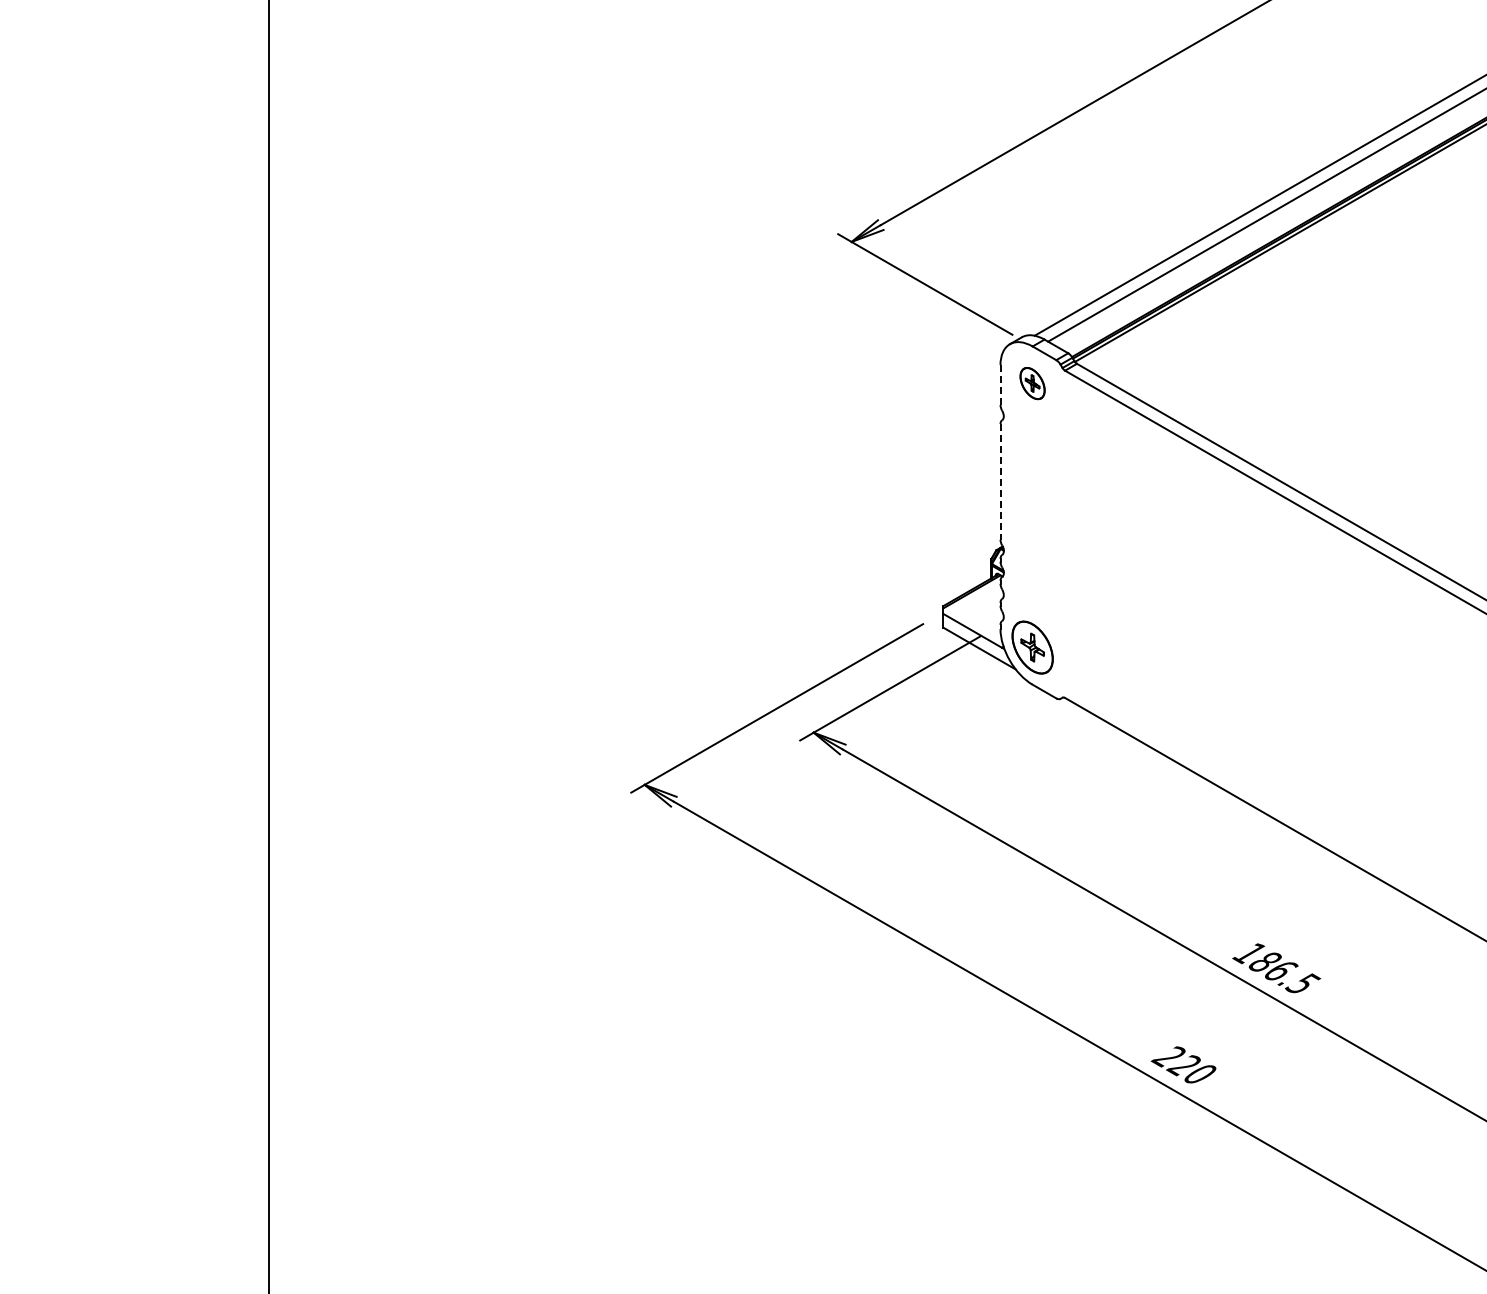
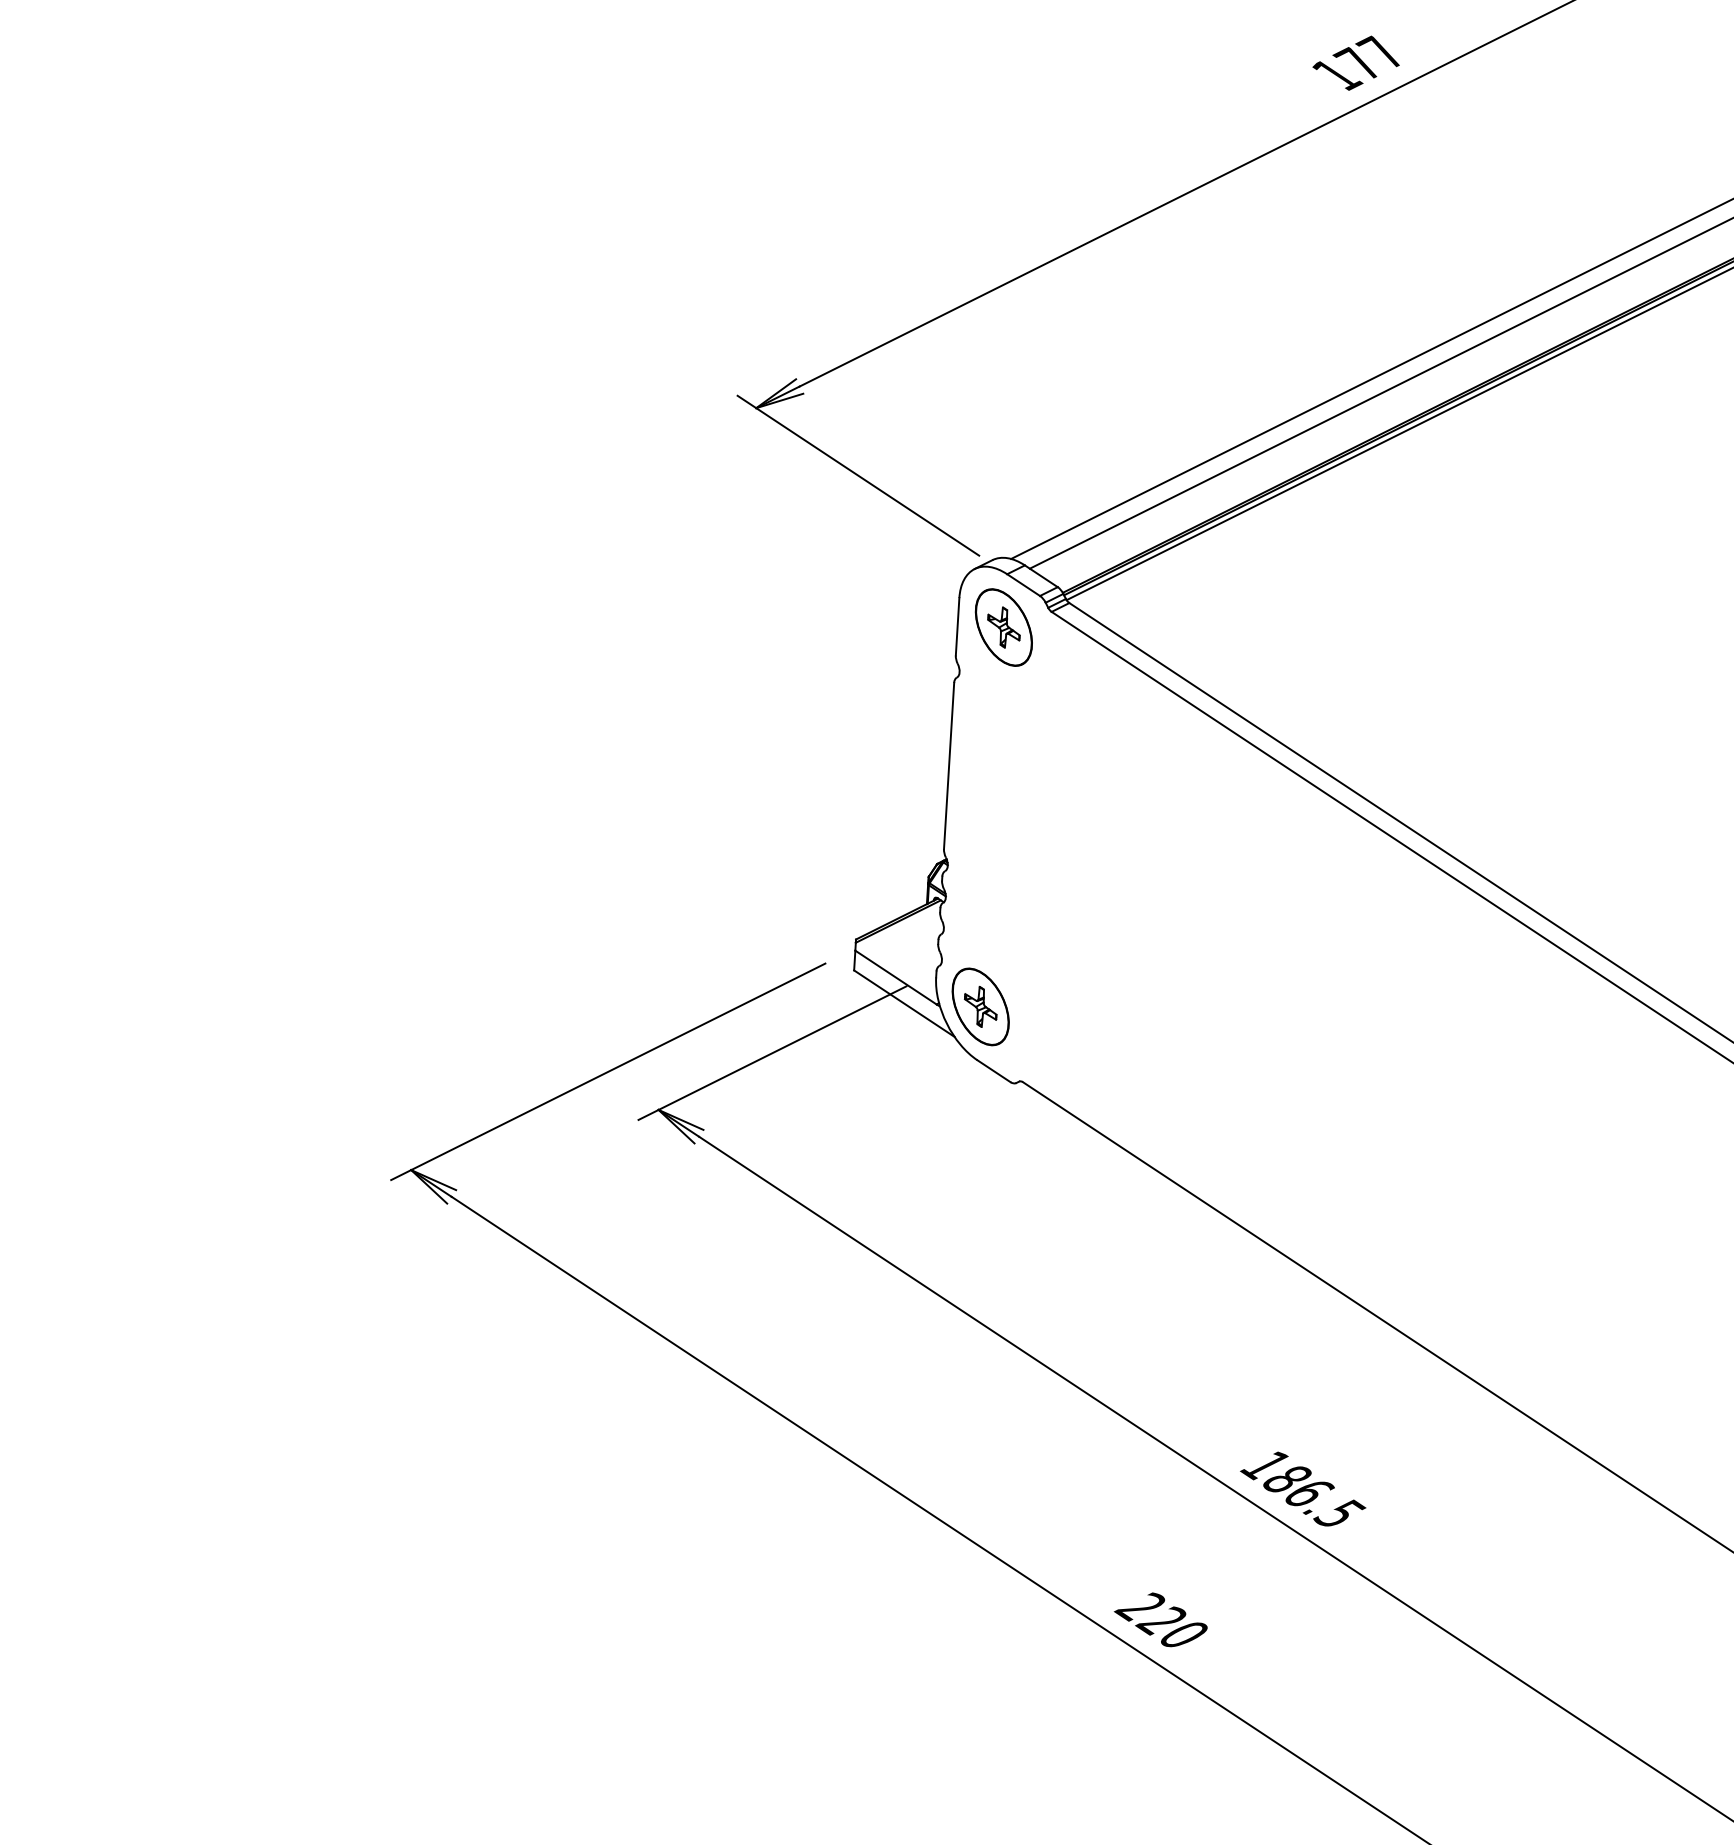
part: (1032, 383) -> (1003, 627), size x1.67
line: (1000, 385) -> (957, 627), dashed -> solid
line: (1000, 481) -> (949, 765), dashed -> solid

